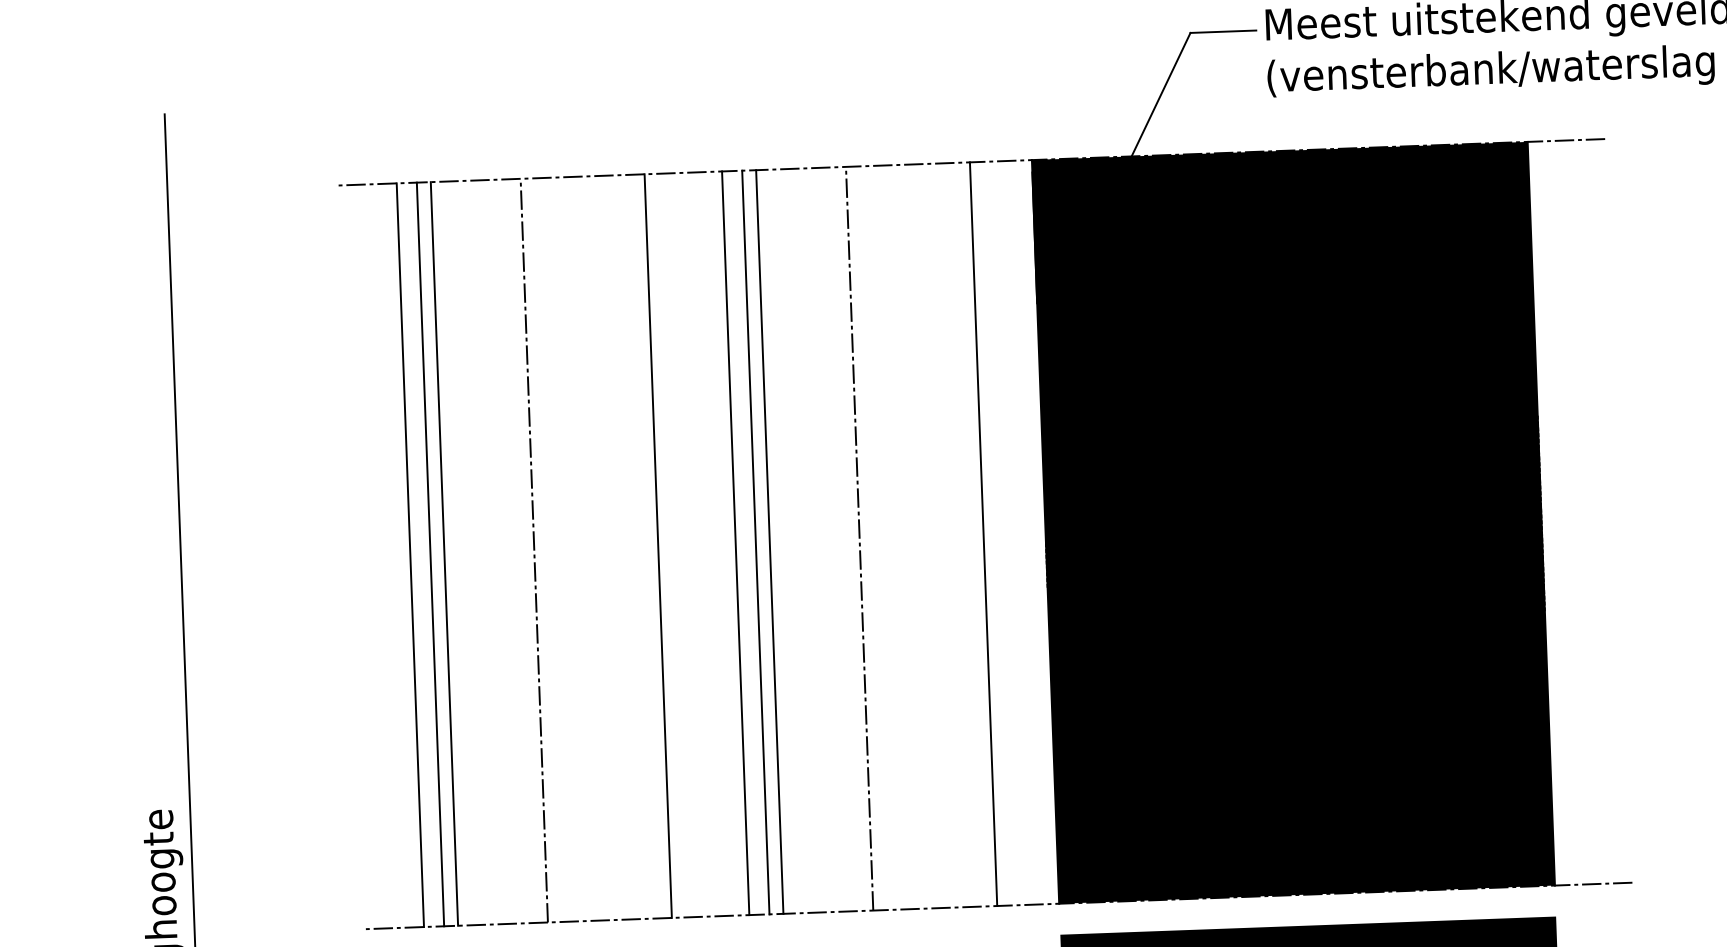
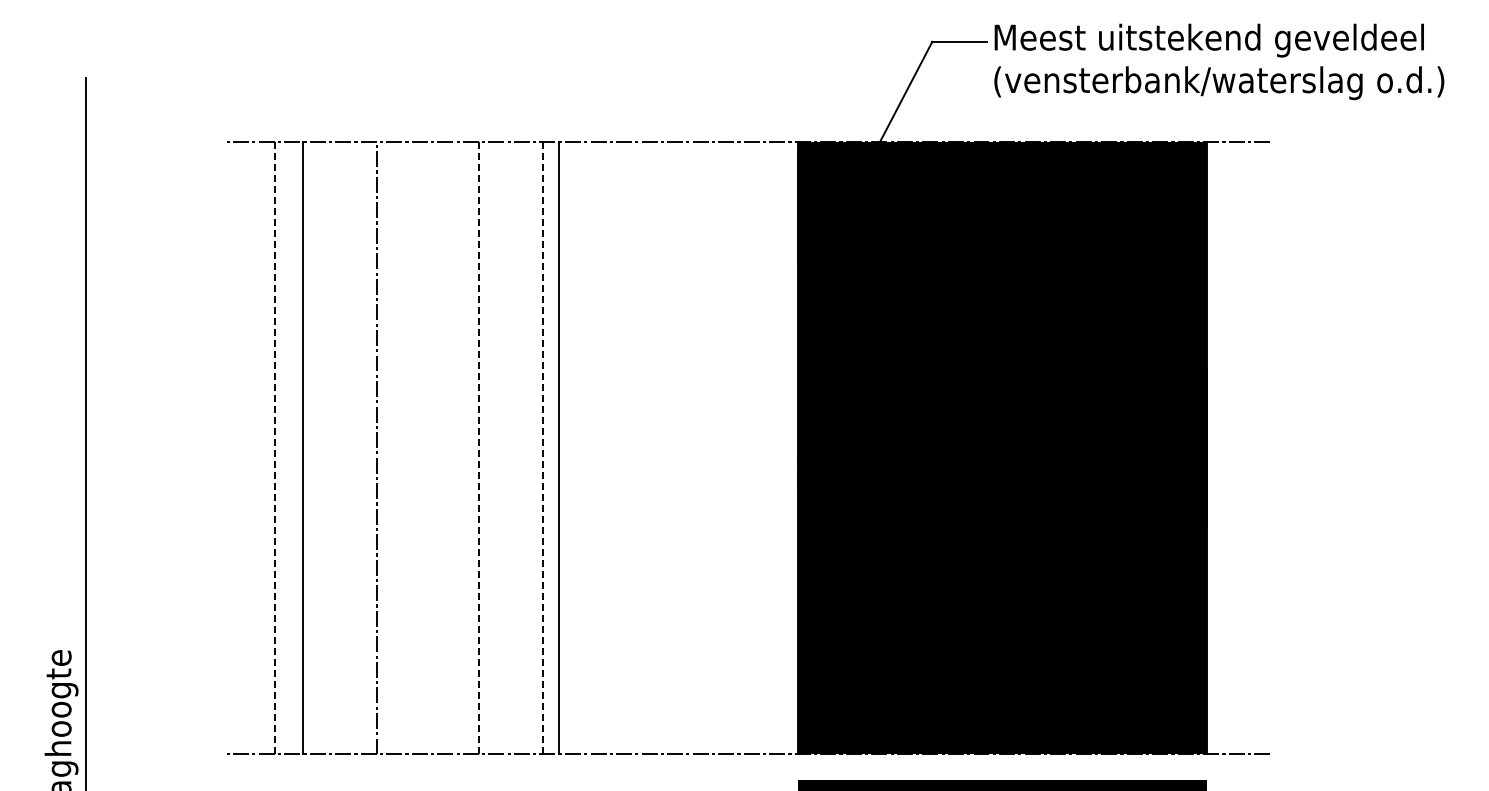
line: (983, 533) -> (746, 447), removed
line: (859, 538) -> (644, 447), removed
line: (769, 541) -> (570, 447), removed
line: (735, 543) -> (542, 448), solid -> dashed
line: (657, 546) -> (478, 448), solid -> dashed
line: (430, 553) -> (291, 447), removed
line: (410, 555) -> (274, 448), solid -> dashed

